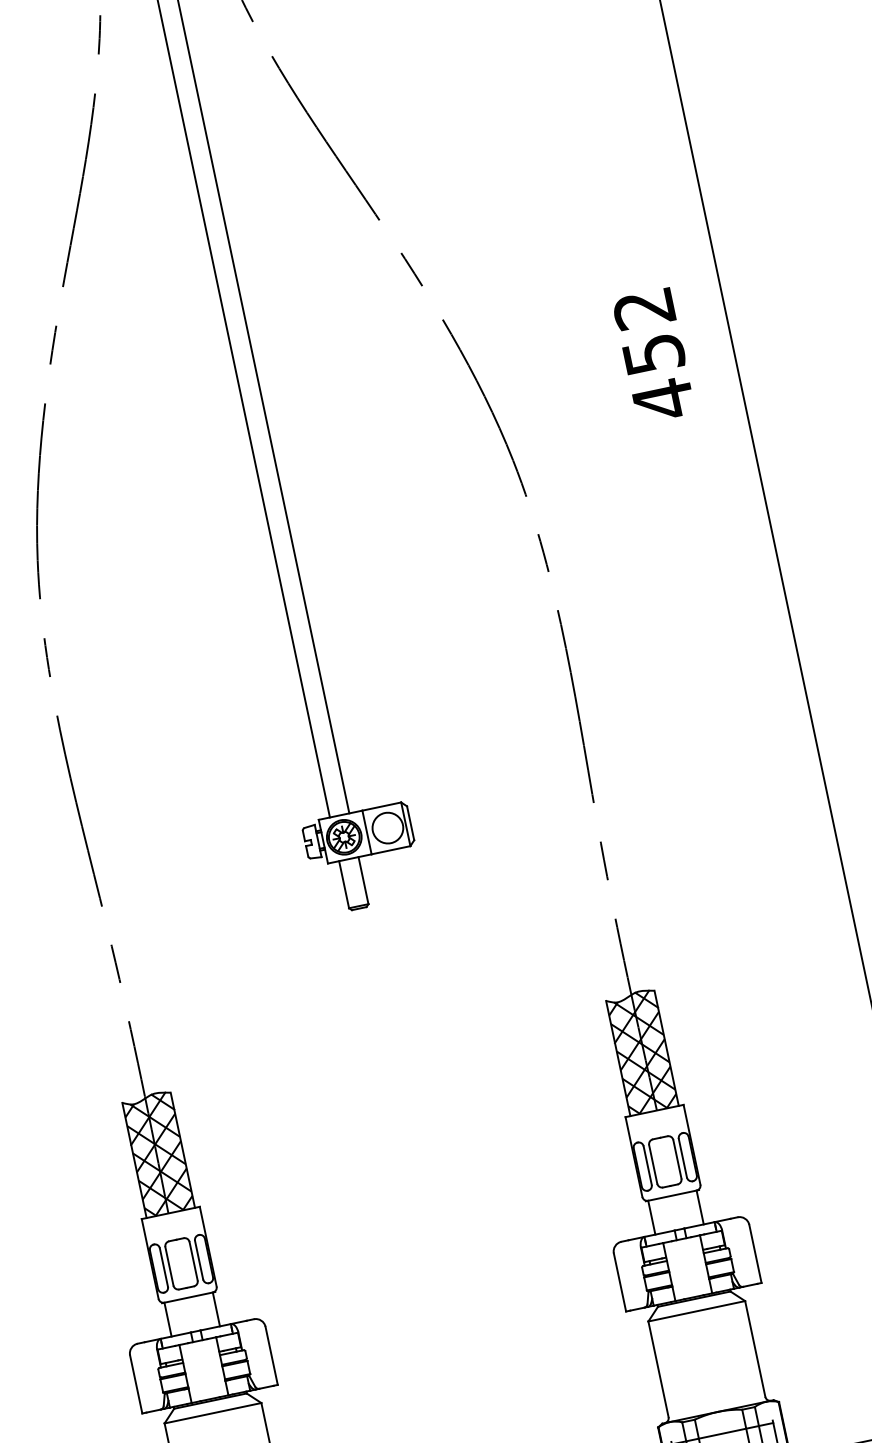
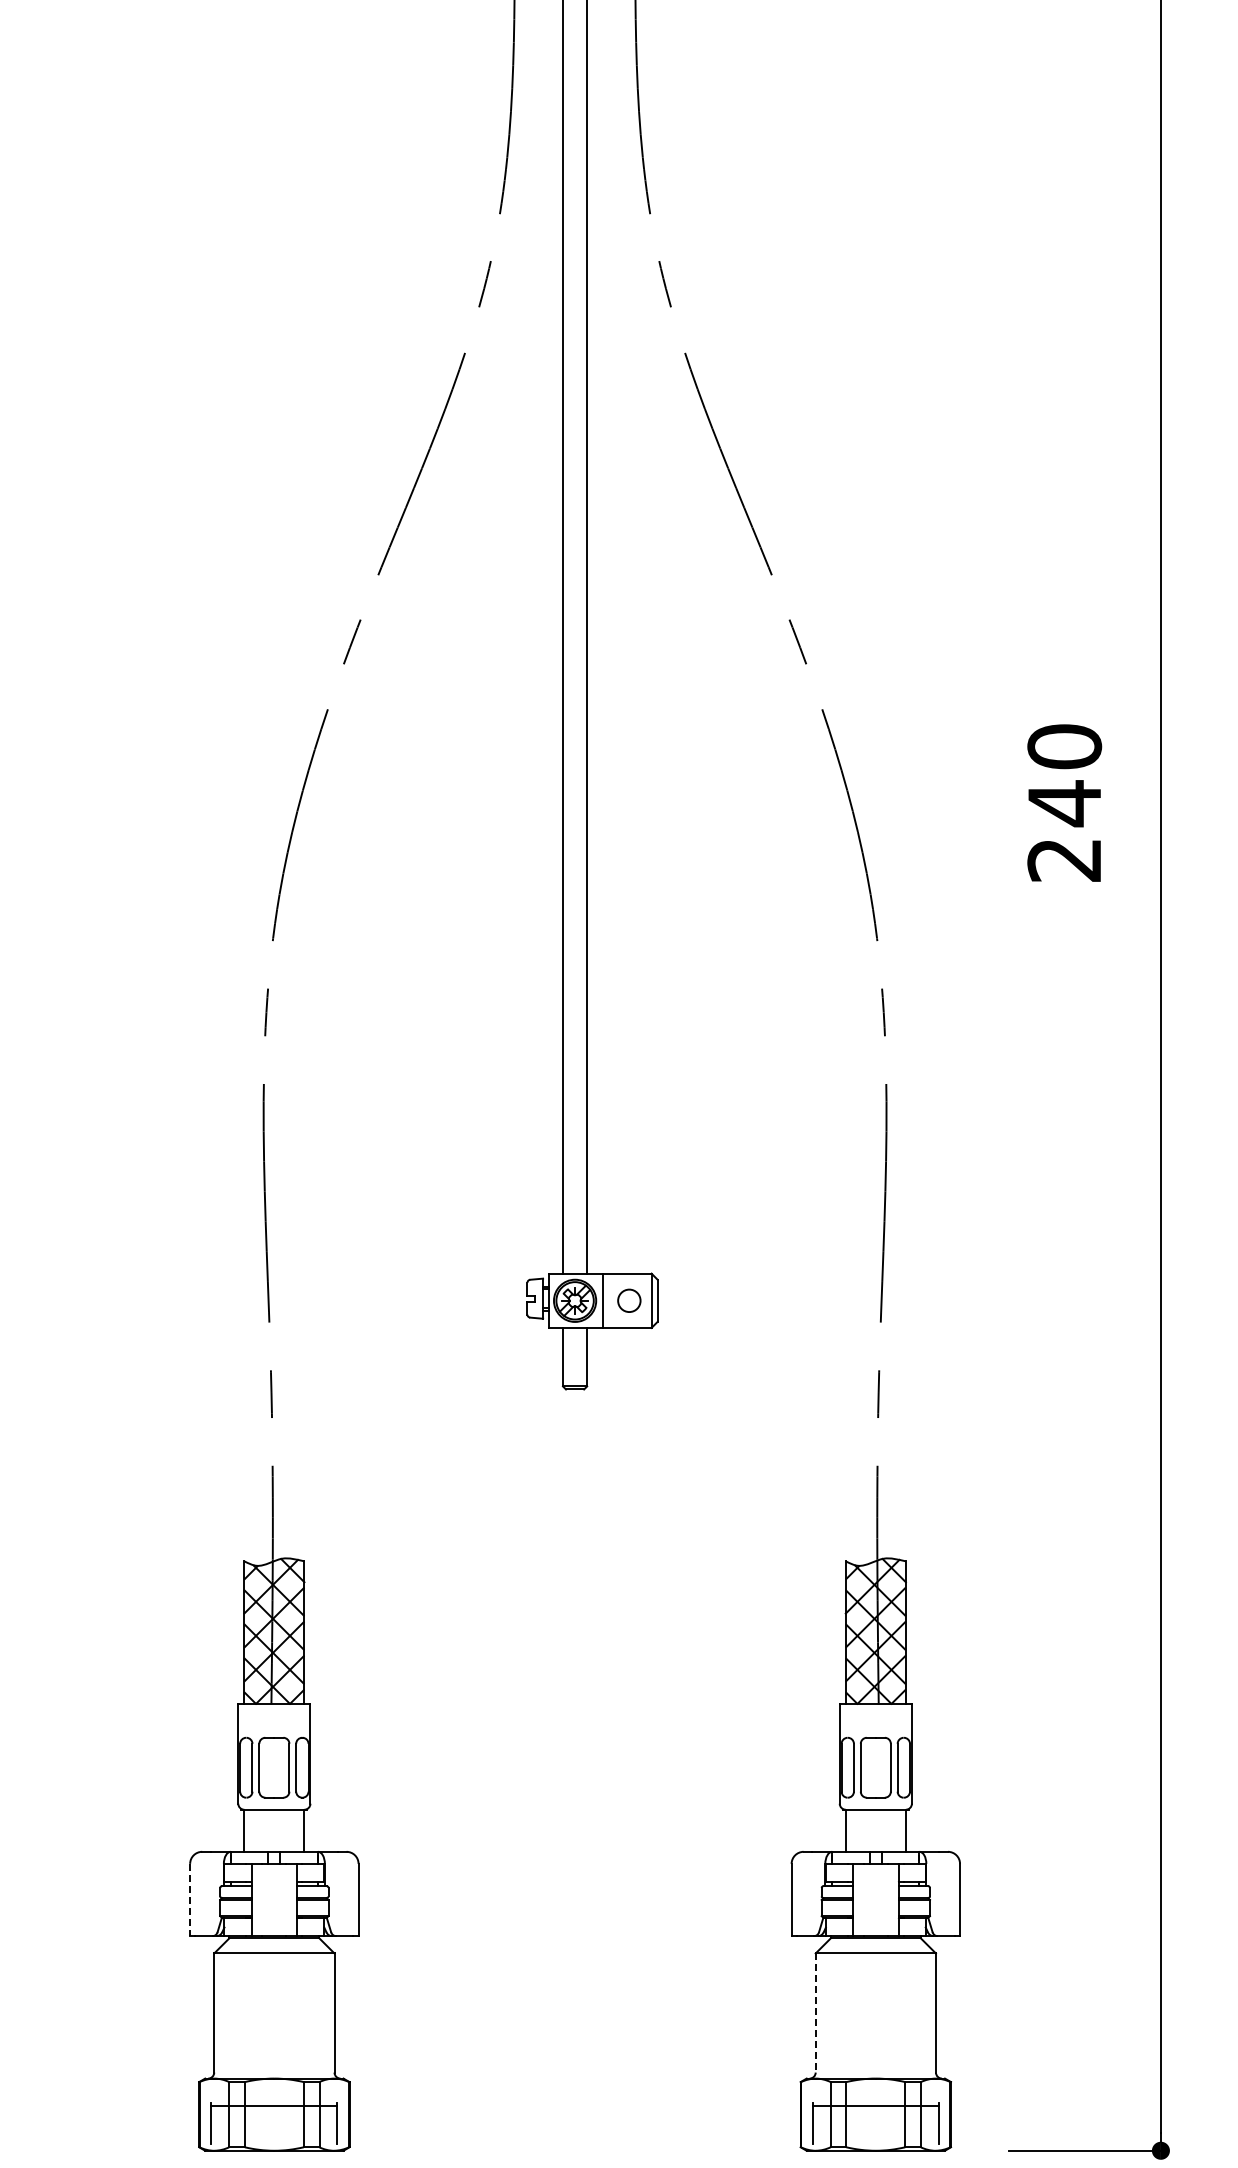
text: (653, 354) -> (1064, 803), 452 -> 240
circle: (387, 827) -> (629, 1300), size x0.6
line: (658, 1369) -> (815, 2013), solid -> dashed
line: (136, 1384) -> (190, 1900), solid -> dashed

